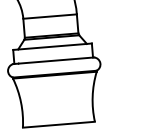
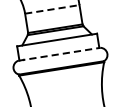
line: (50, 16) -> (52, 9), solid -> dashed
line: (53, 60) -> (59, 54), solid -> dashed

